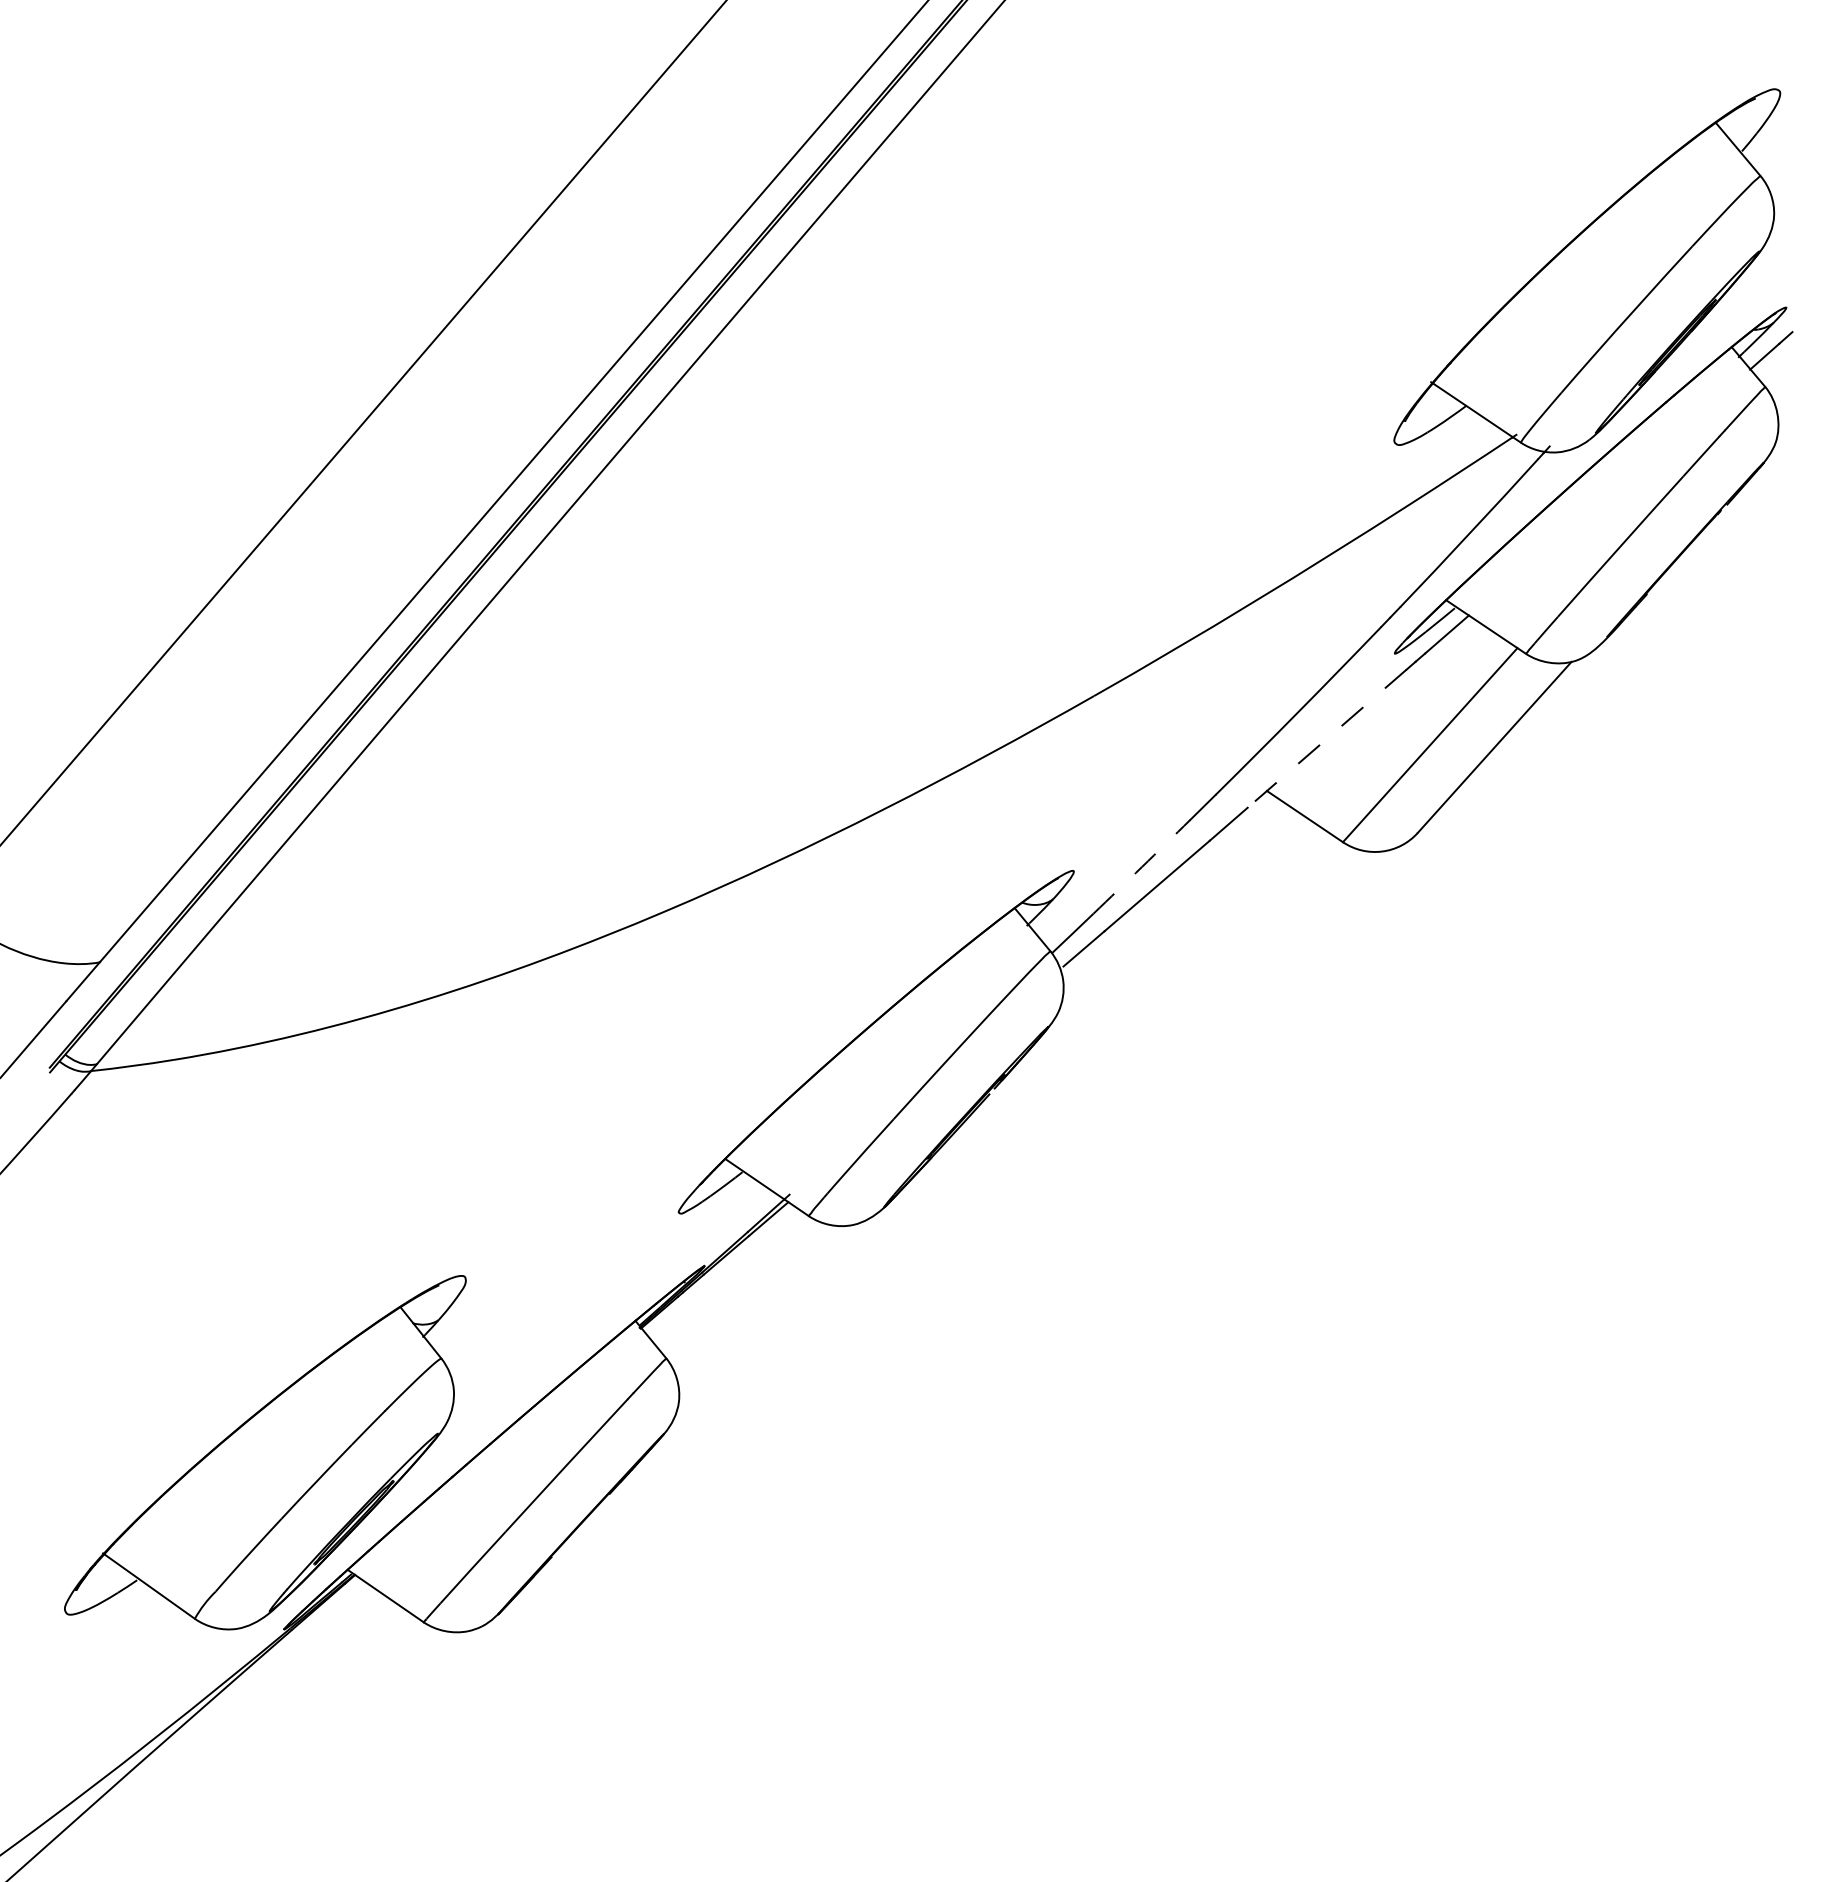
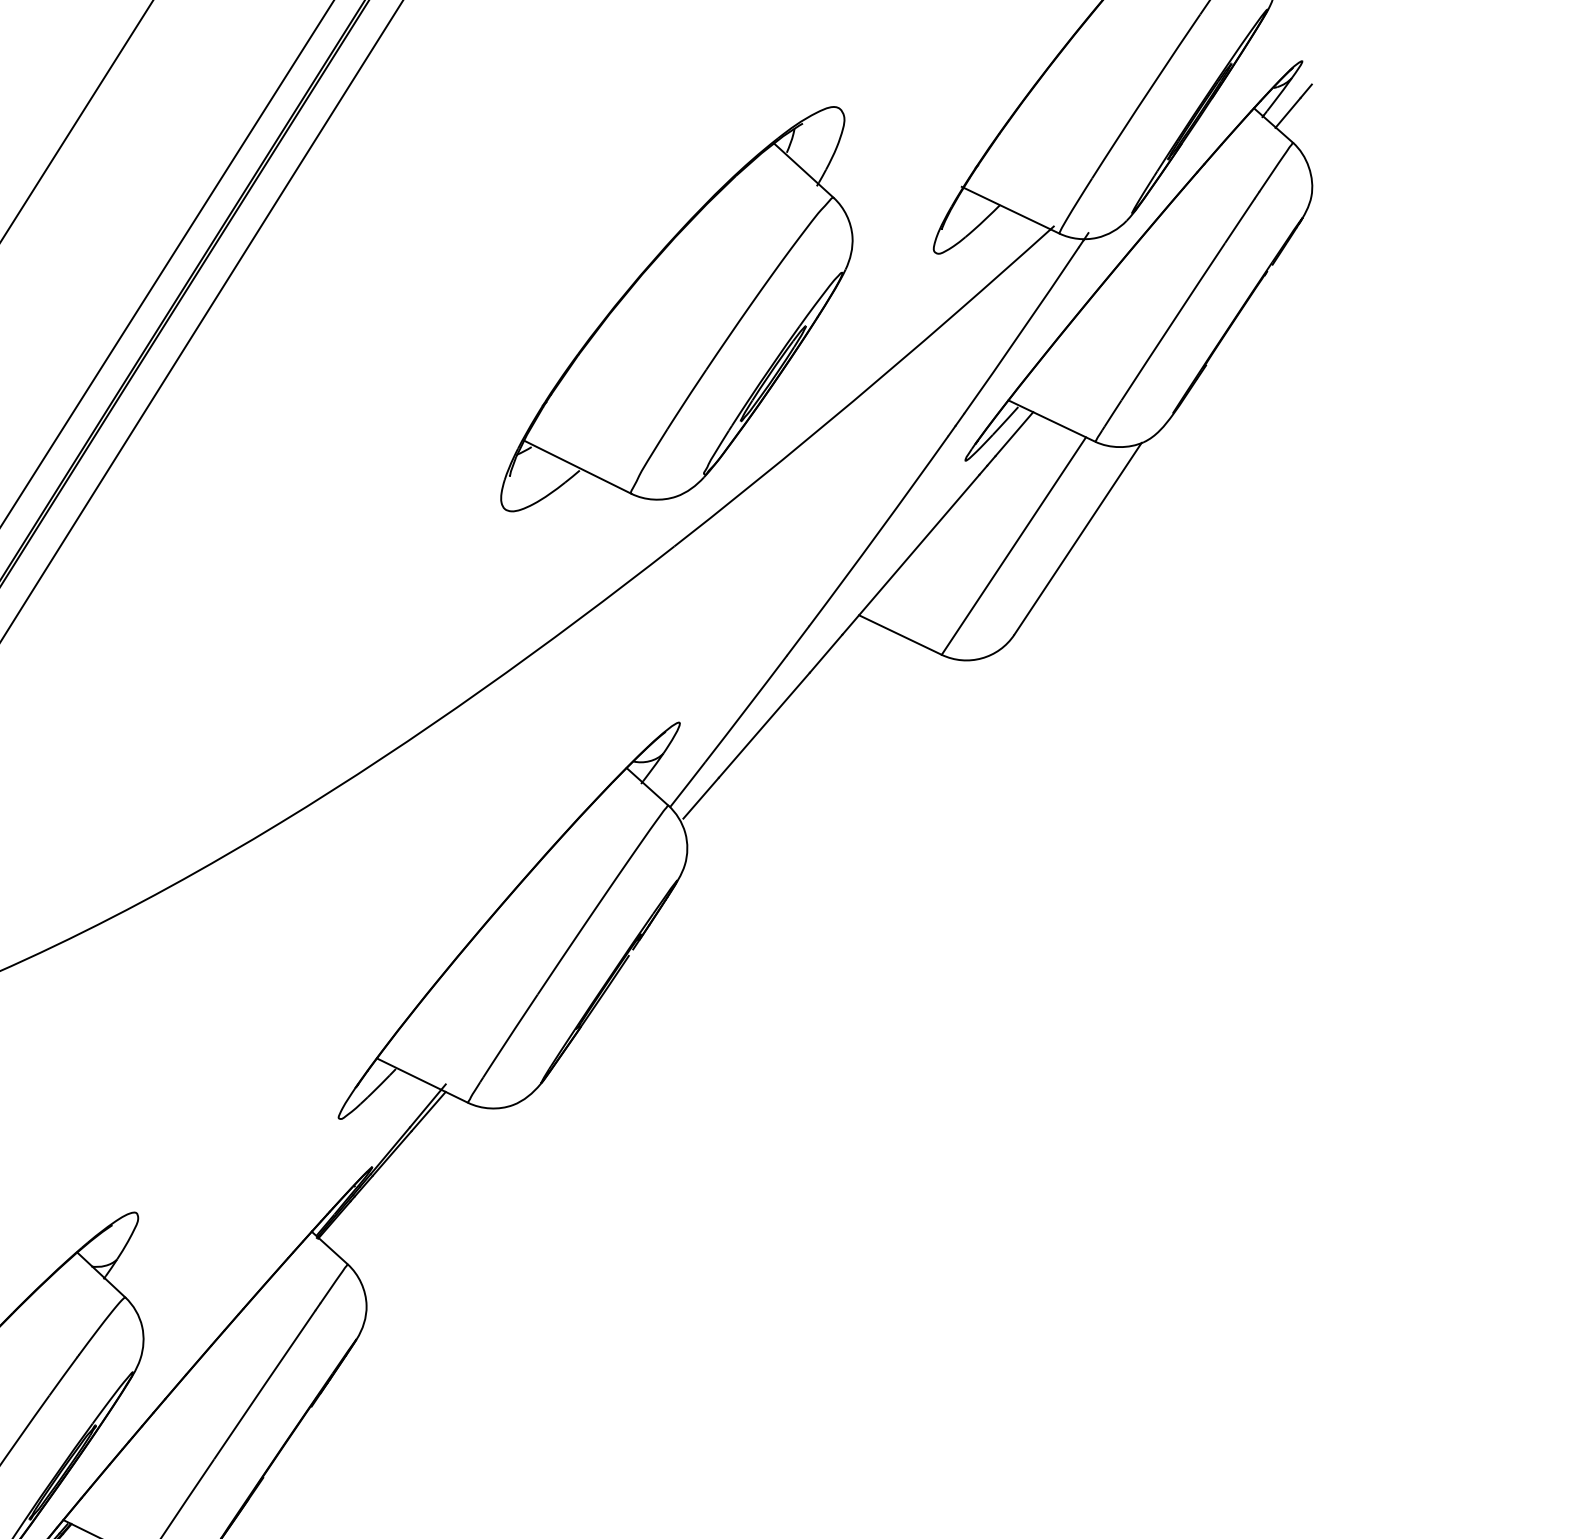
part: (1126, 465) -> (672, 313), added
line: (1326, 739) -> (910, 555), dashed -> solid
arc: (1141, 867) -> (746, 709), dashed -> solid

